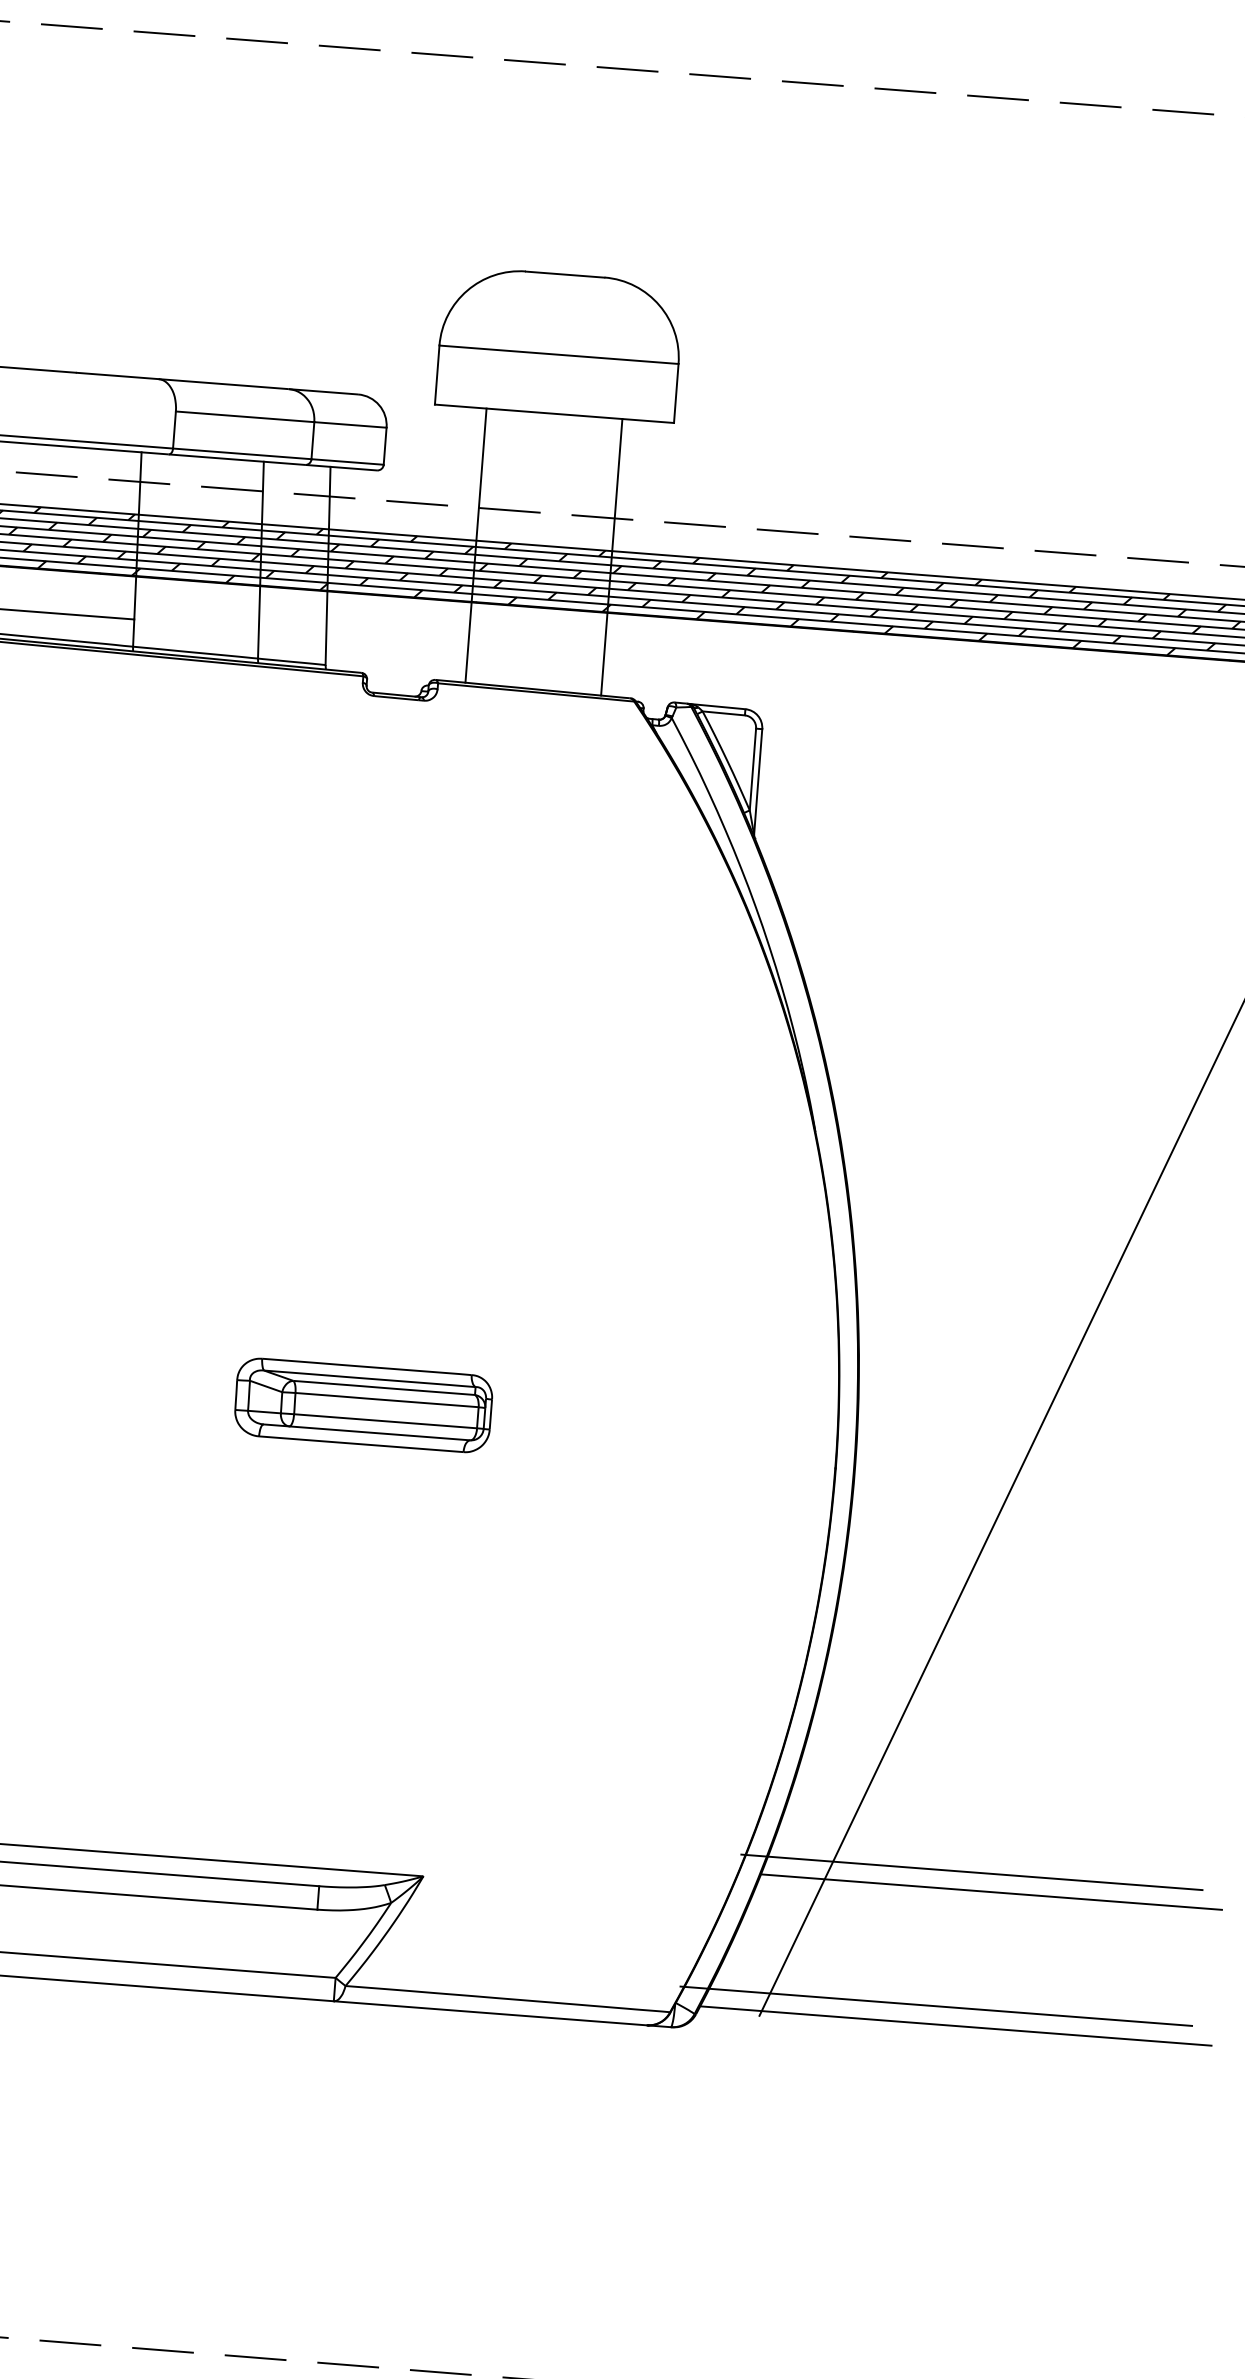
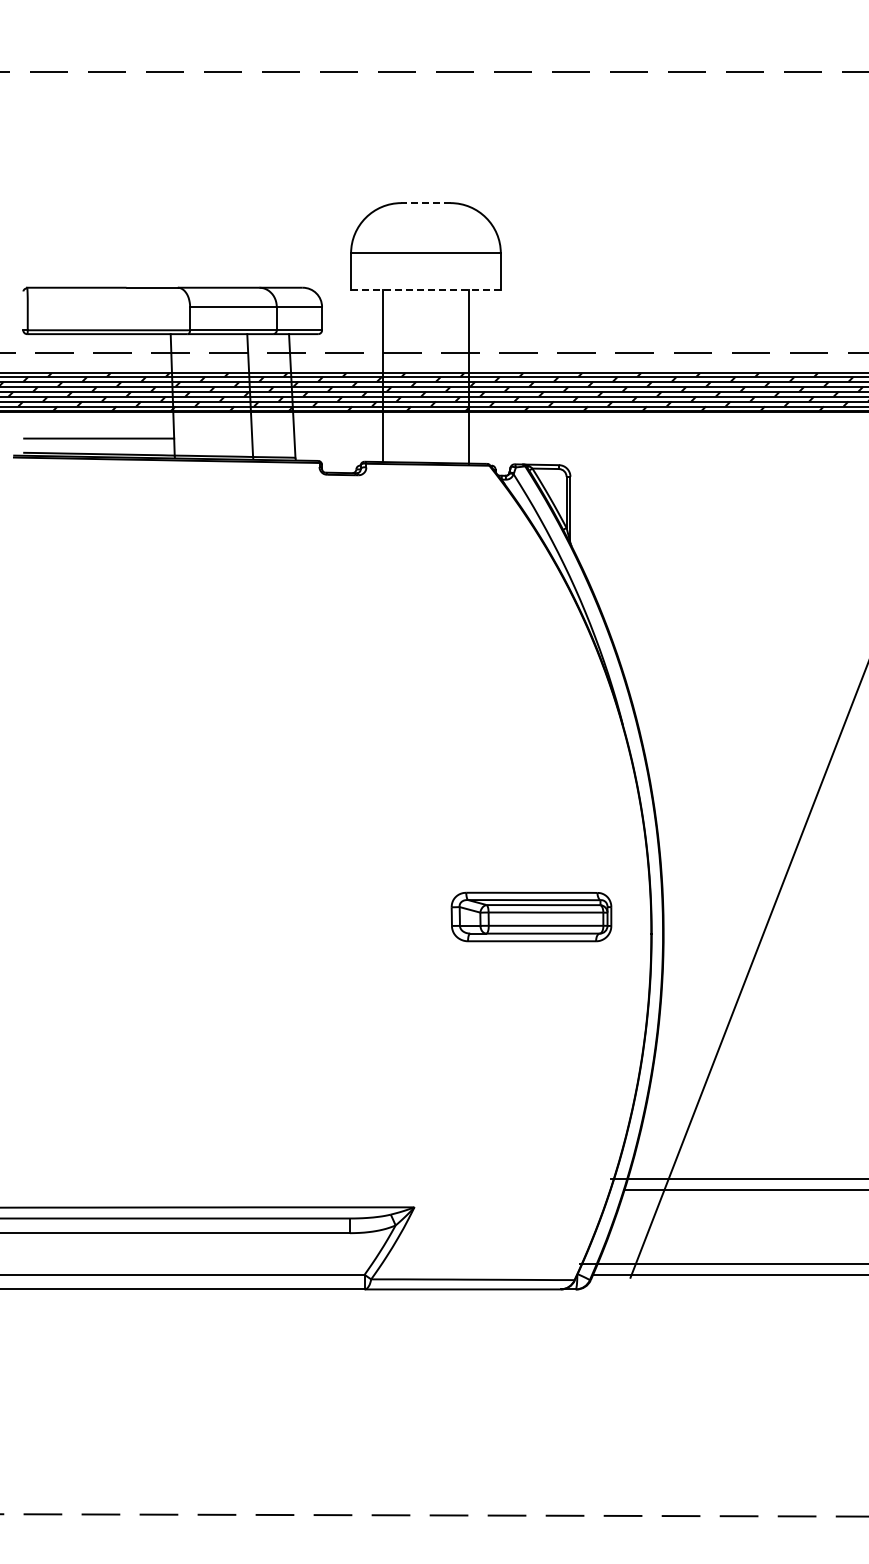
line: (564, 275) -> (425, 203), solid -> dashed
line: (553, 413) -> (425, 290), solid -> dashed
part: (363, 1404) -> (531, 916), moved

